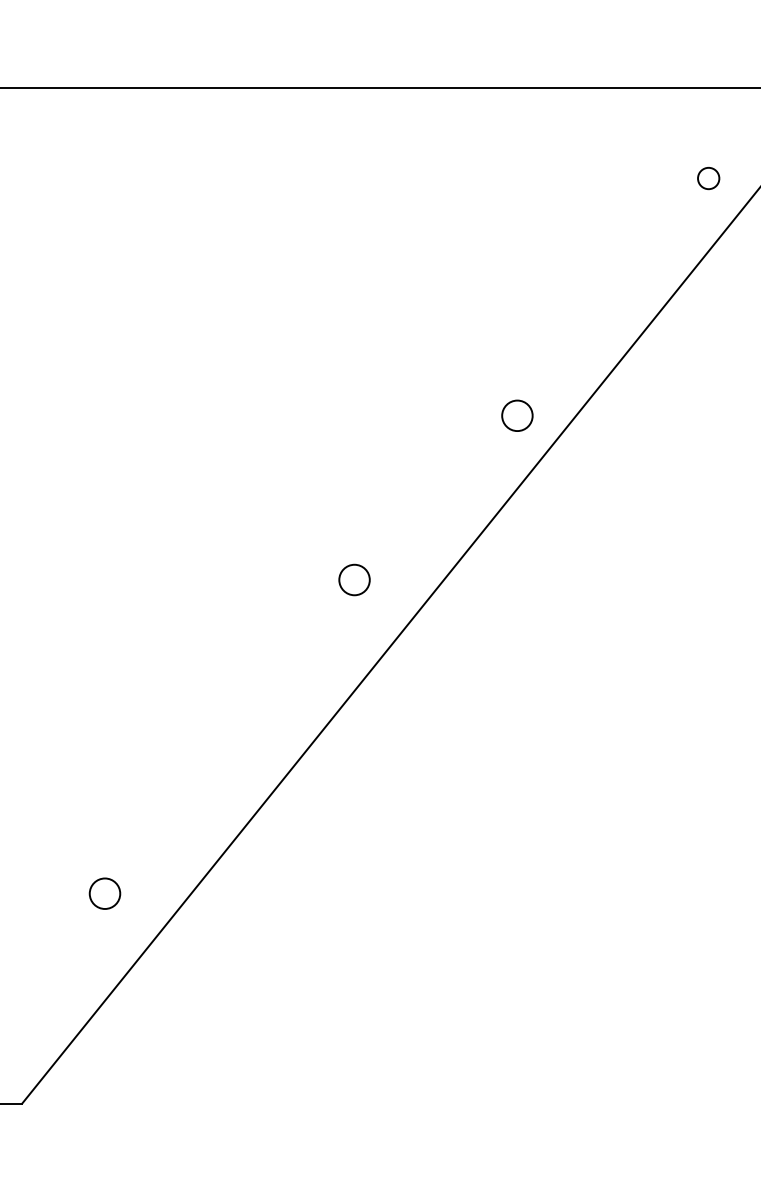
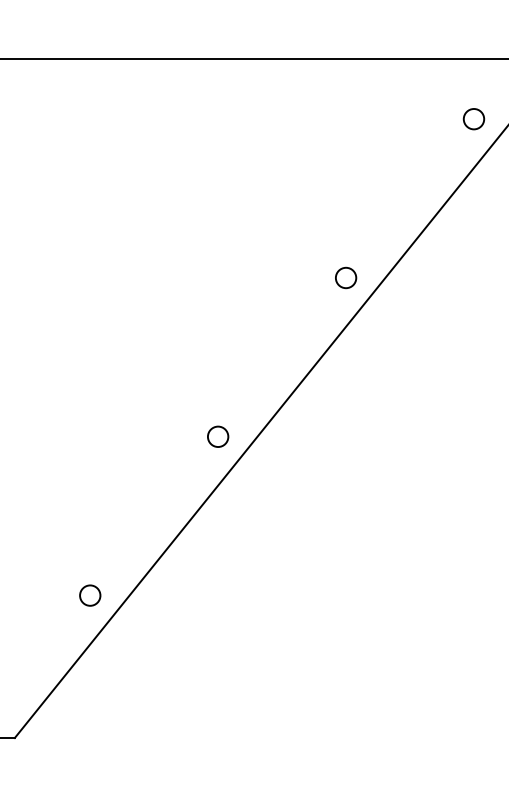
circle: (707, 178) -> (473, 119), size x1.43
circle: (355, 579) -> (218, 436), moved
circle: (105, 893) -> (90, 595), moved

